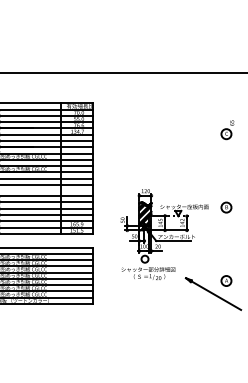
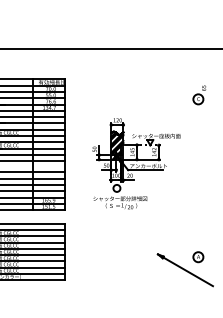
part: (227, 130) -> (199, 95), moved
part: (226, 207) -> (198, 183), removed
part: (164, 234) -> (136, 163), moved

